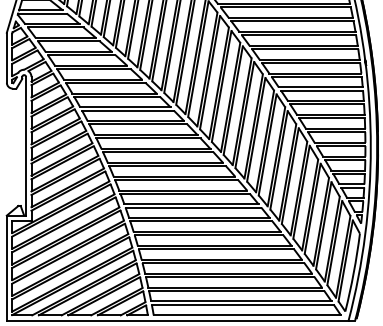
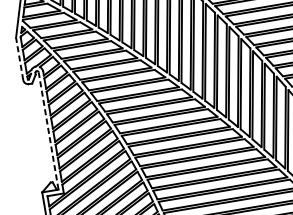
line: (6, 57) -> (19, 58), solid -> dashed
line: (26, 145) -> (48, 130), solid -> dashed

